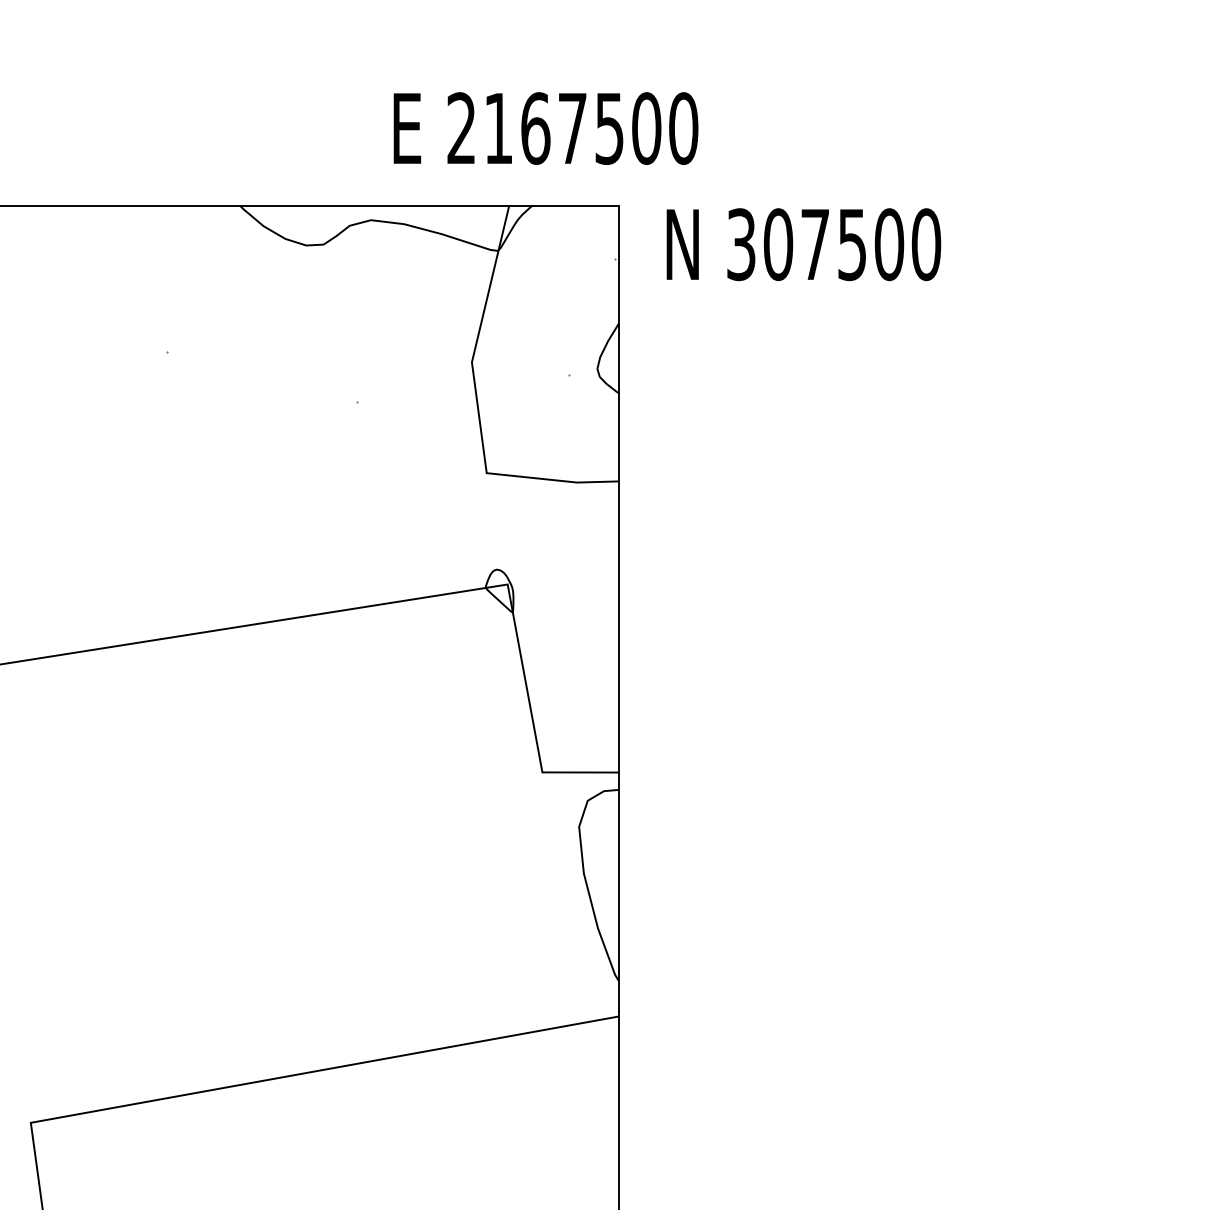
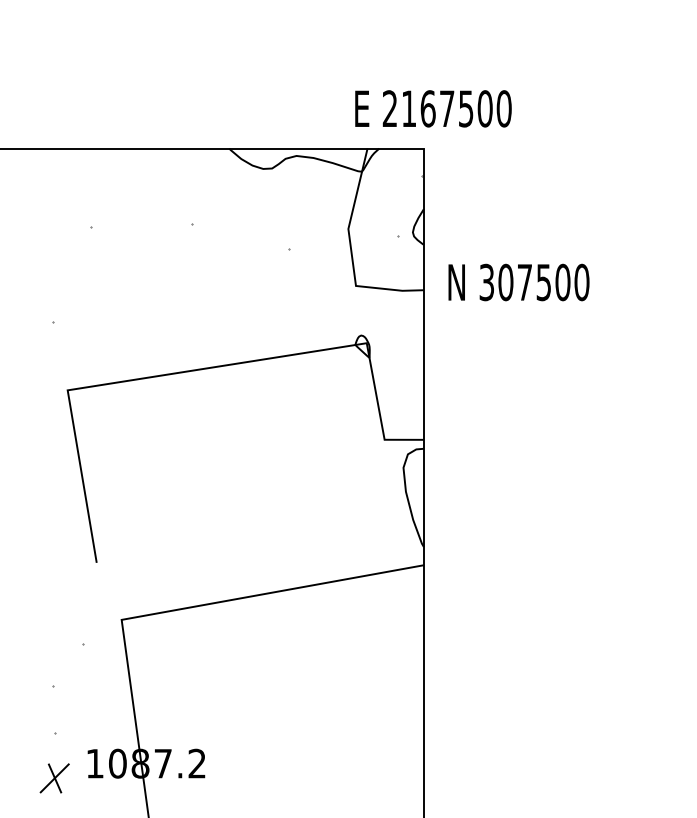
text: (546, 127) -> (433, 108), moved
text: (802, 244) -> (518, 282), moved

